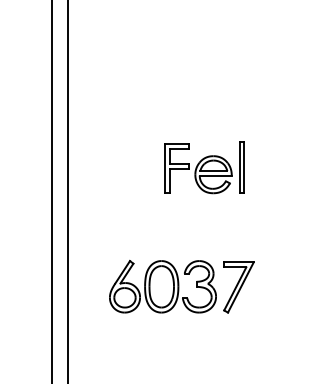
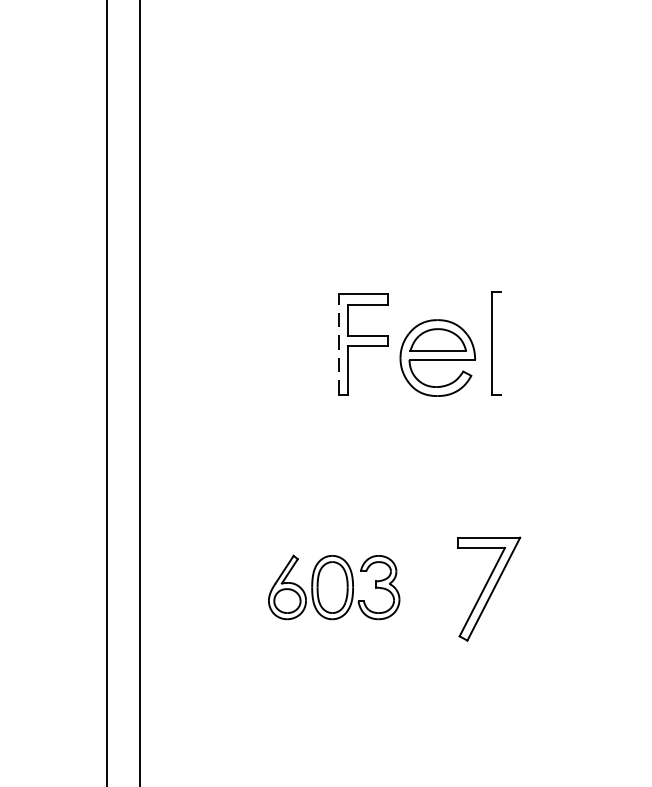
line: (244, 167) -> (501, 343), removed
line: (165, 168) -> (339, 345), solid -> dashed
part: (162, 286) -> (333, 587), size x0.6

